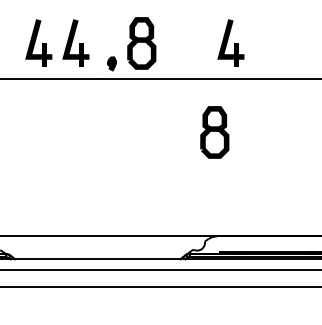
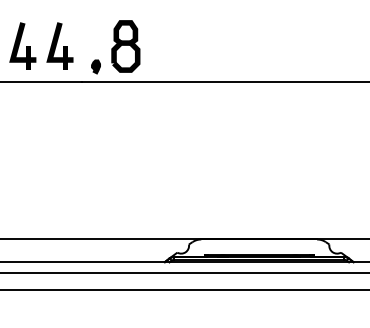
part: (230, 42) -> (214, 45), removed
part: (214, 132) -> (198, 135), removed

